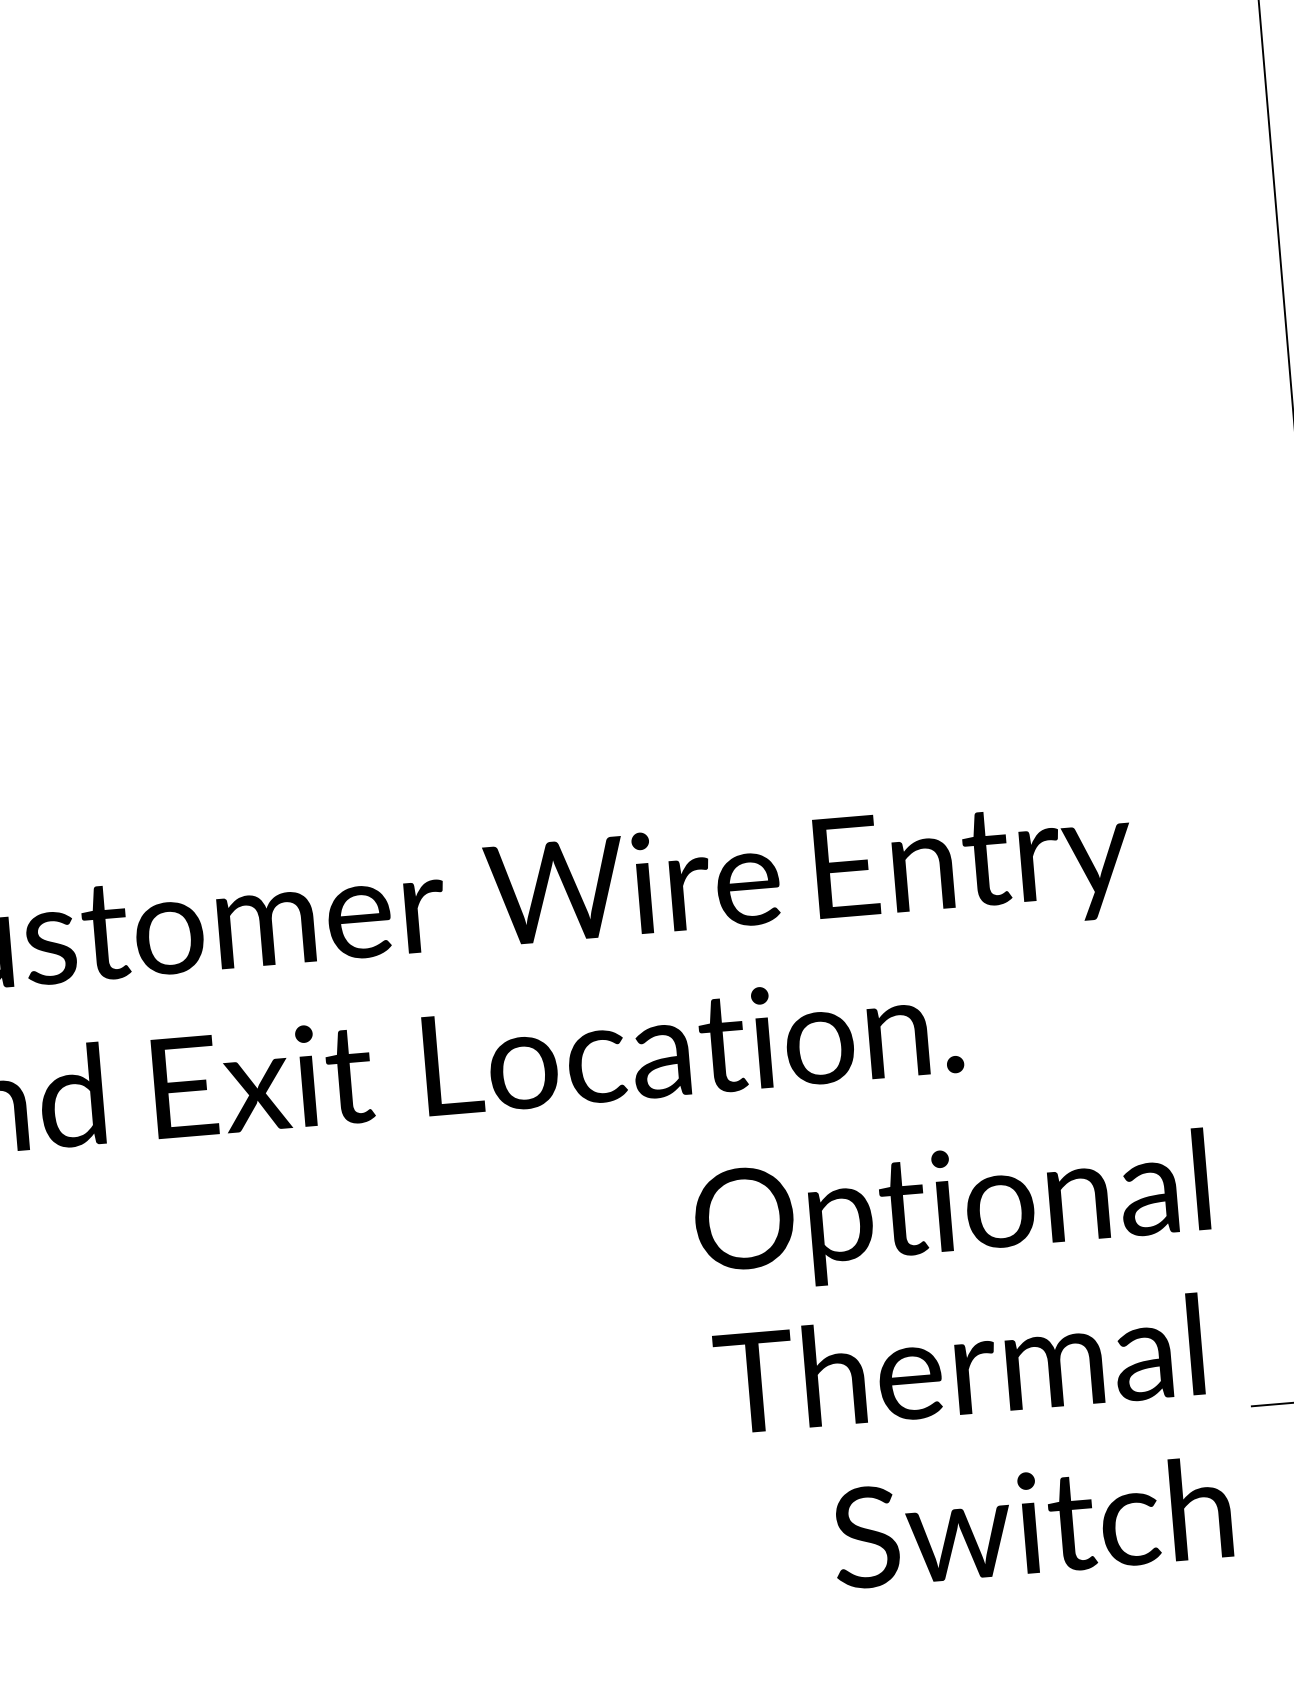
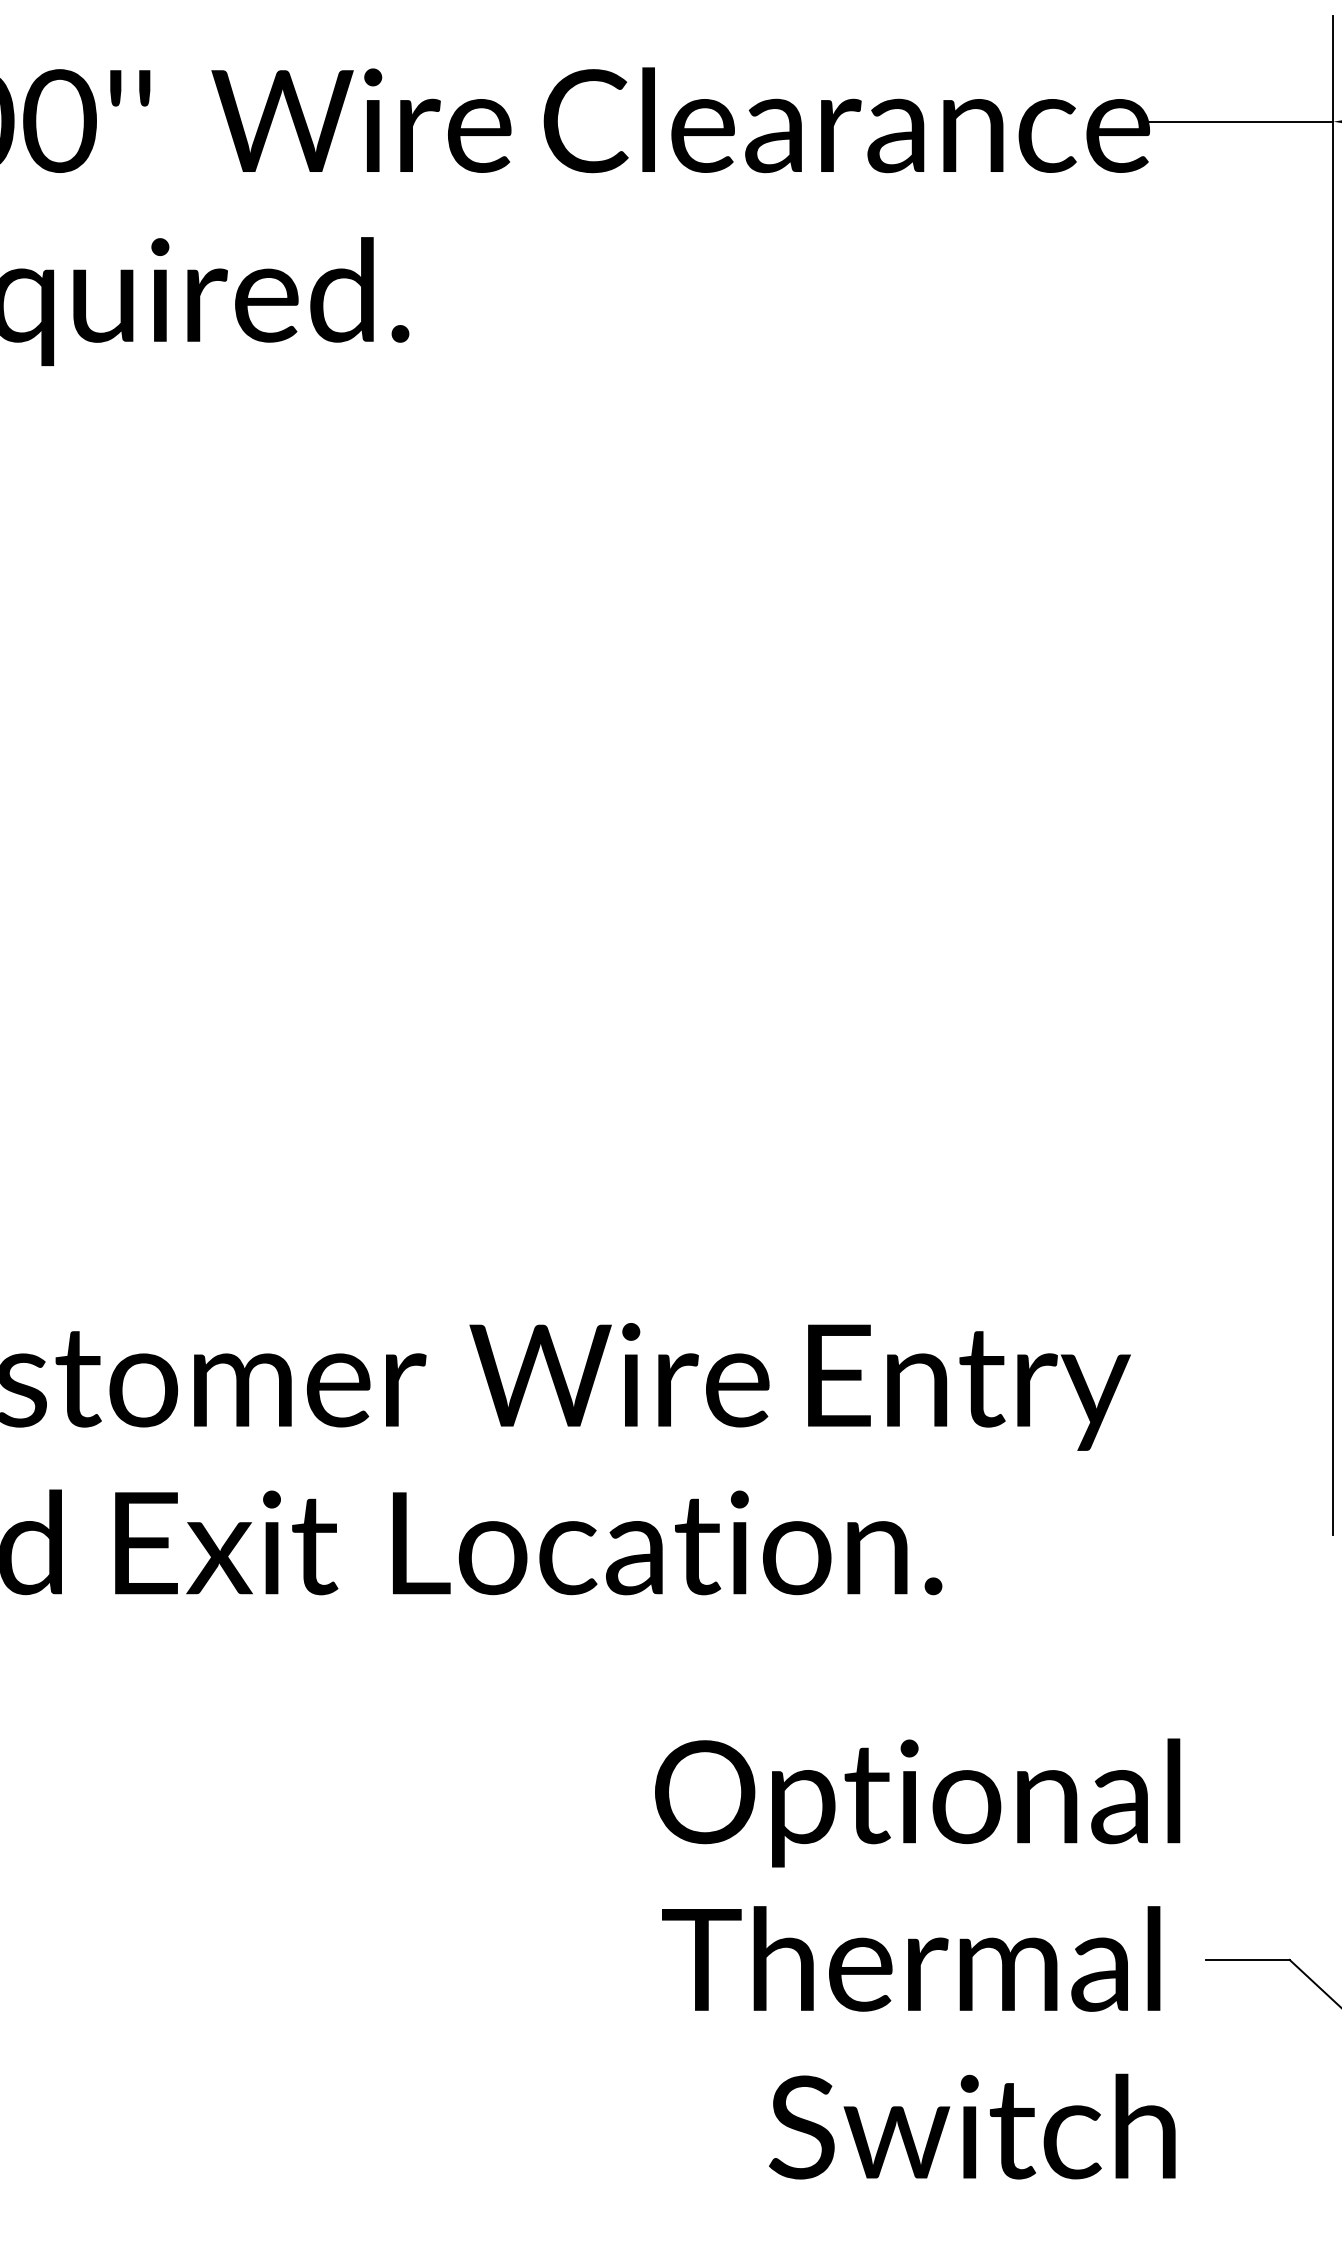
text: (964, 1363) -> (917, 1958), moved

